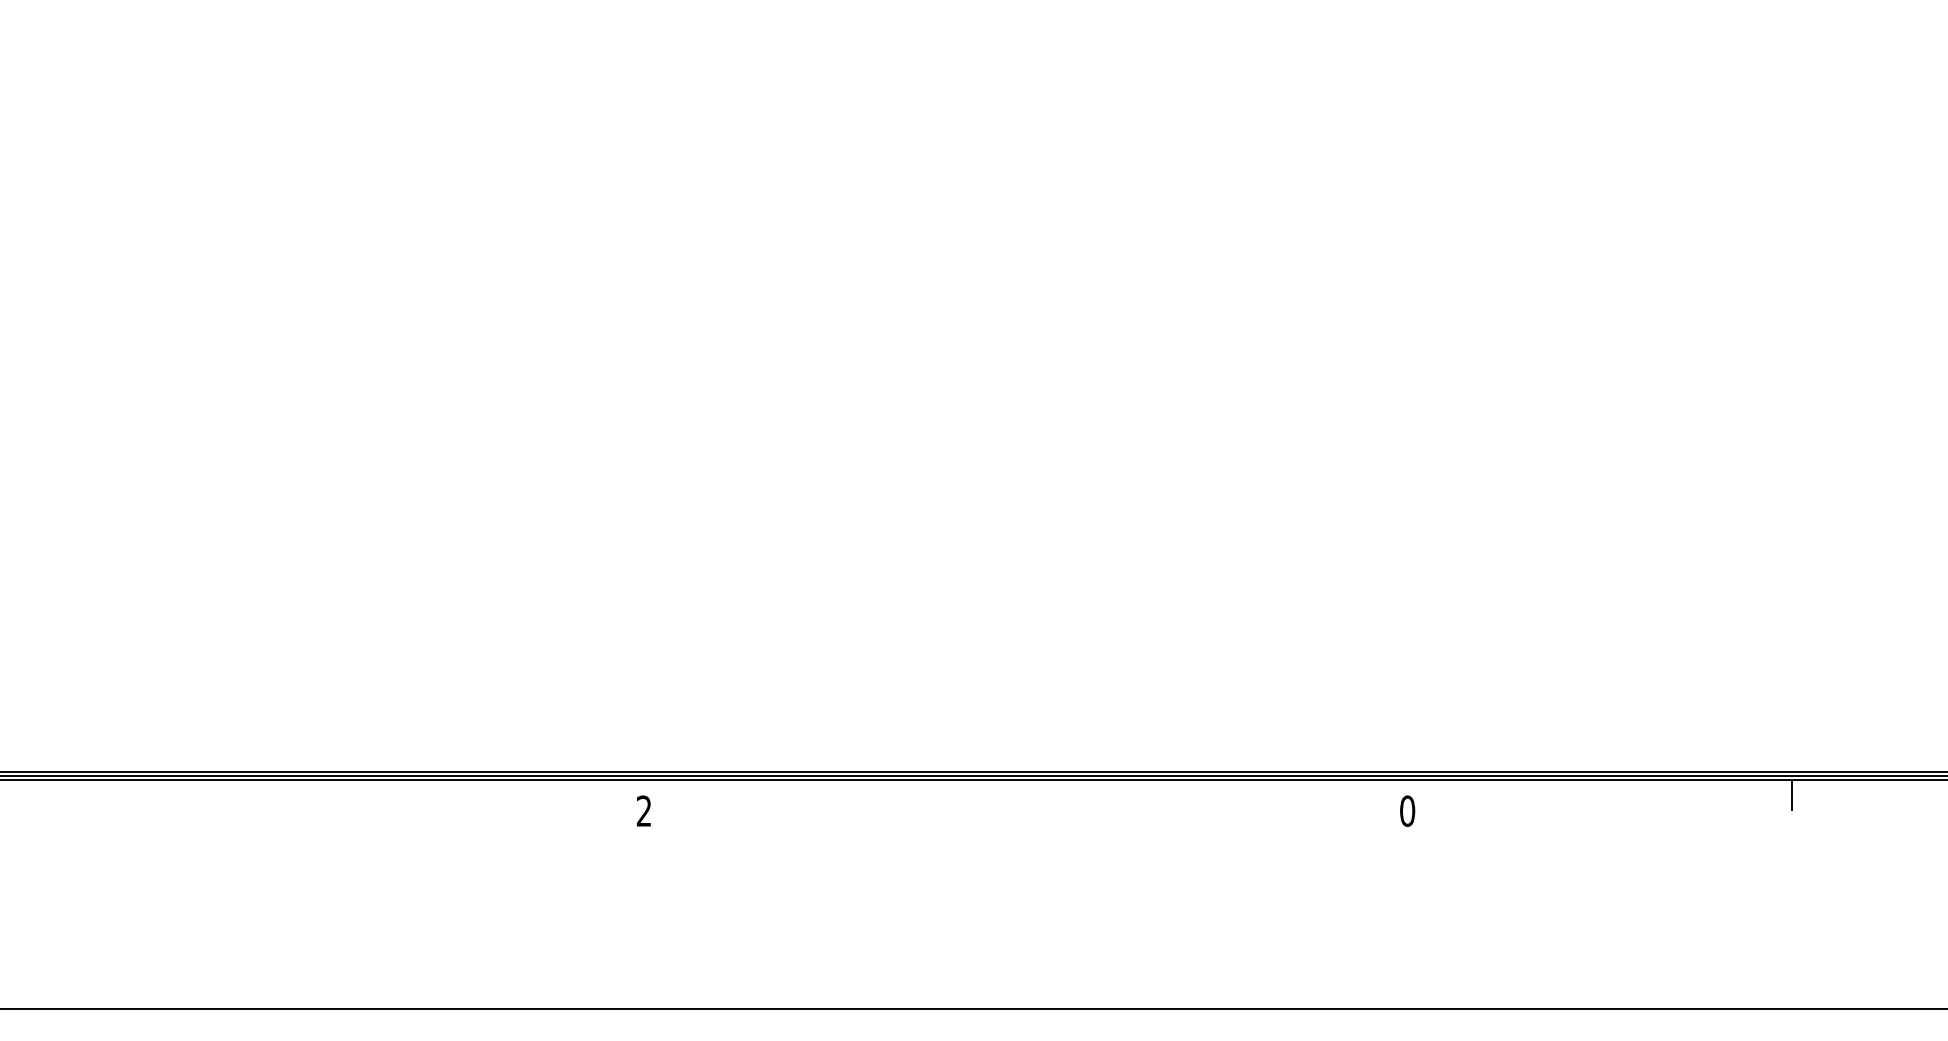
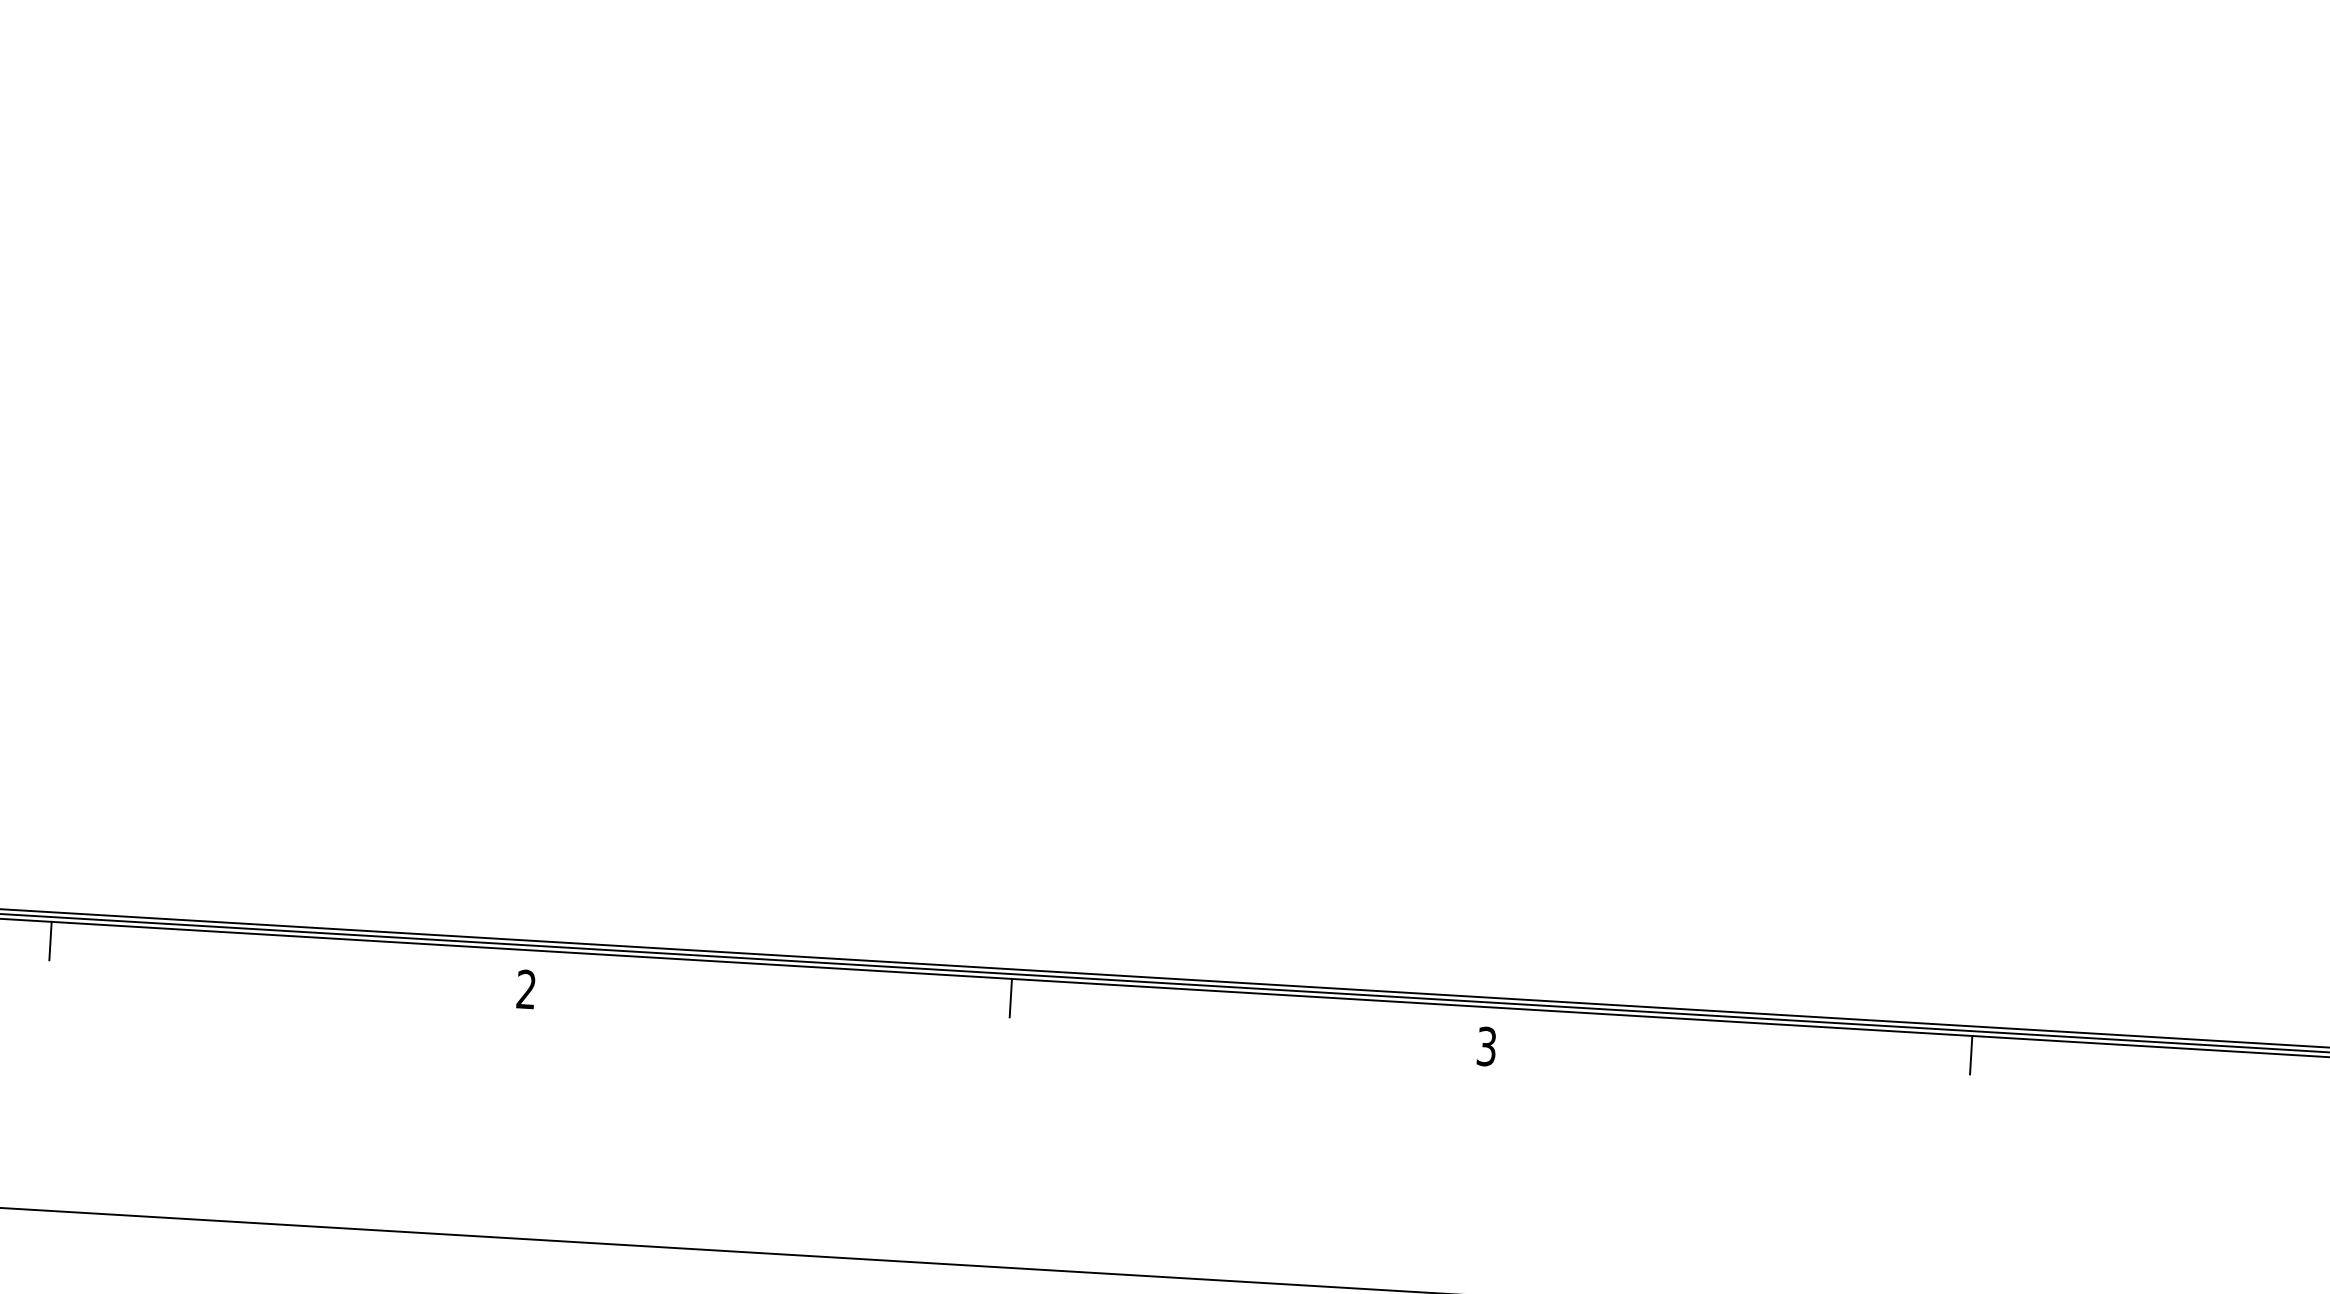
line: (264, 794) -> (50, 940), added
line: (1028, 794) -> (1011, 997), added
text: (1407, 810) -> (1486, 1045), 0 -> 3

